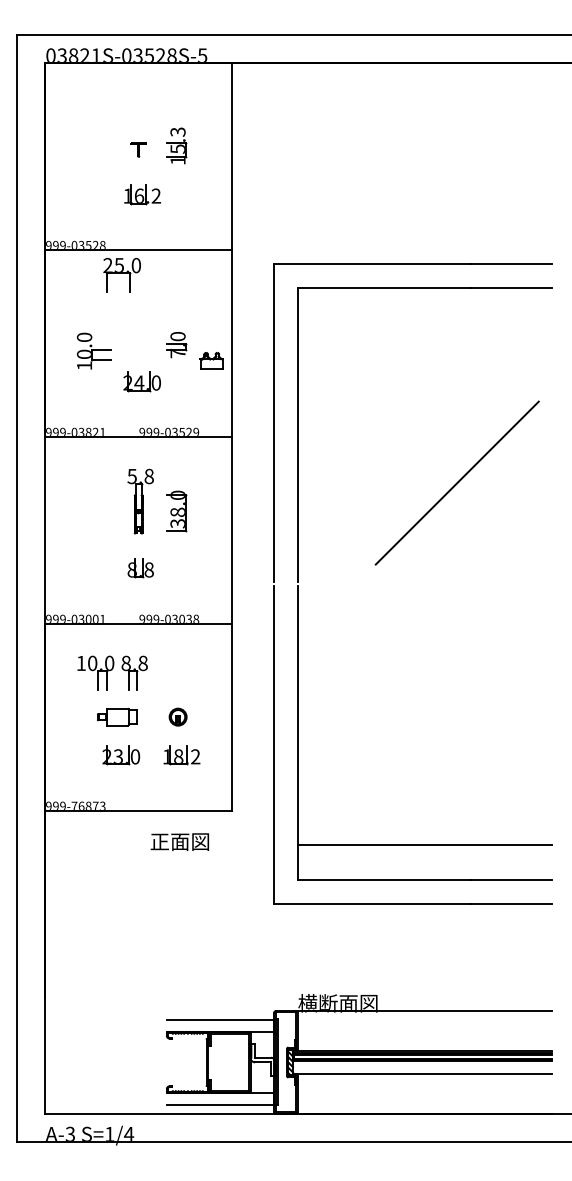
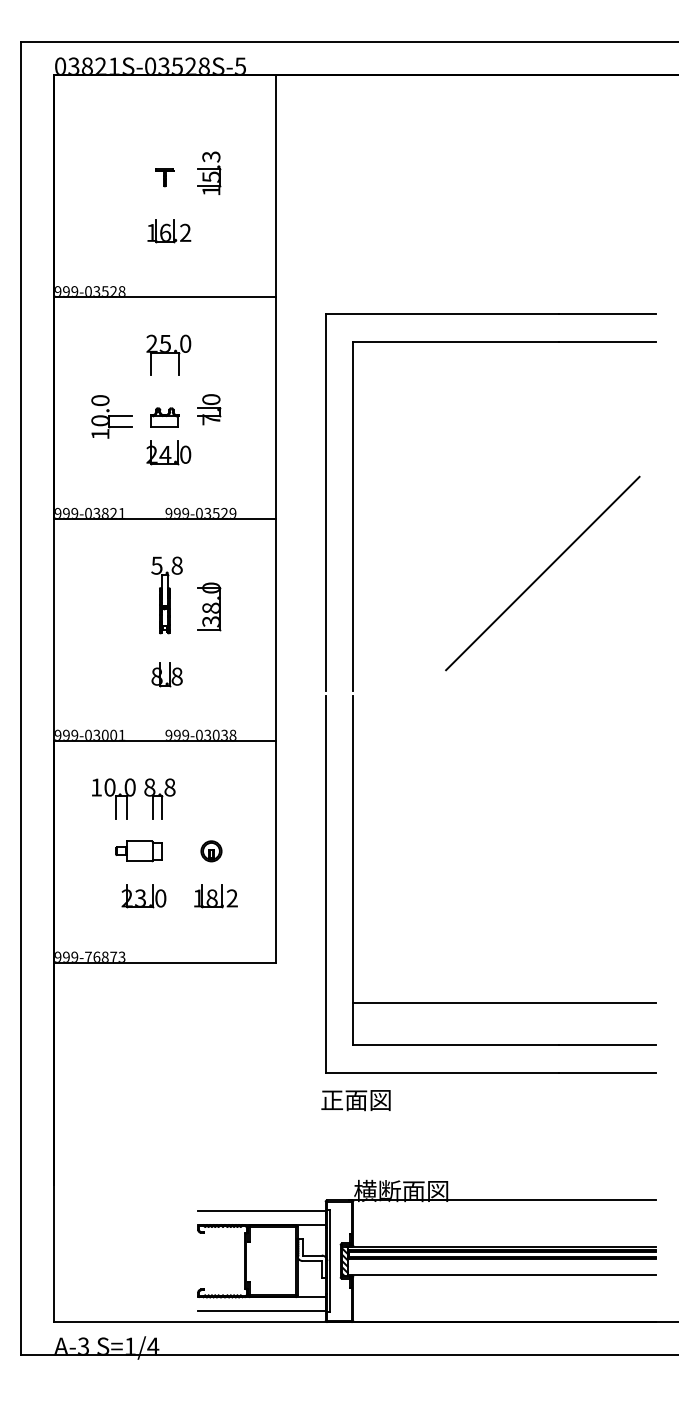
part: (121, 275) -> (167, 355), moved
part: (211, 360) -> (164, 417), moved
text: (179, 841) -> (355, 1099), moved

